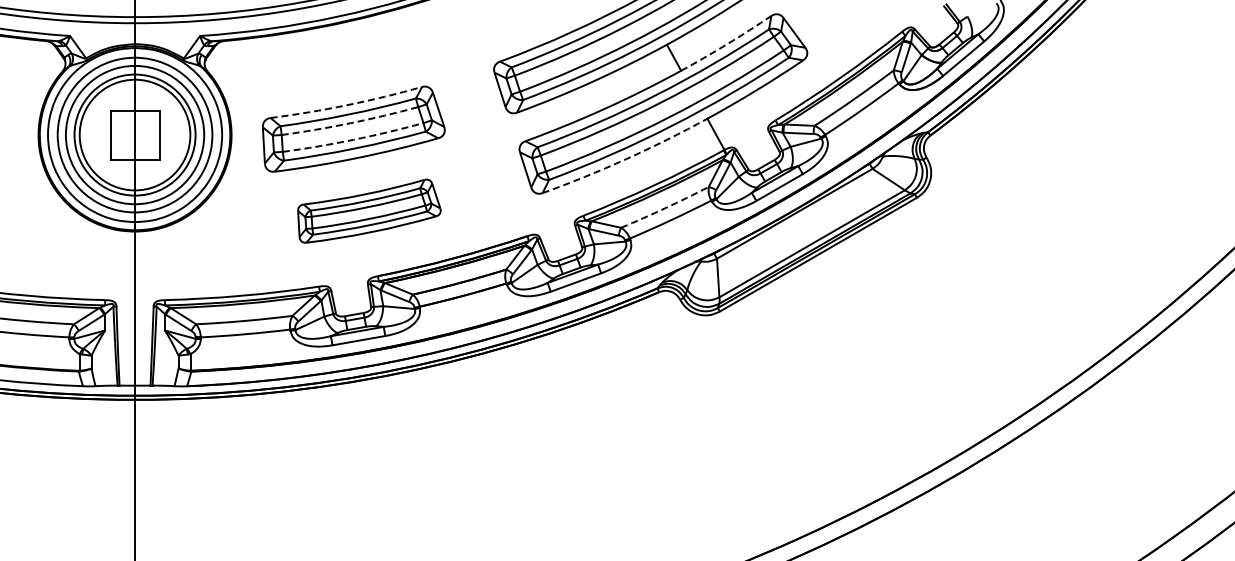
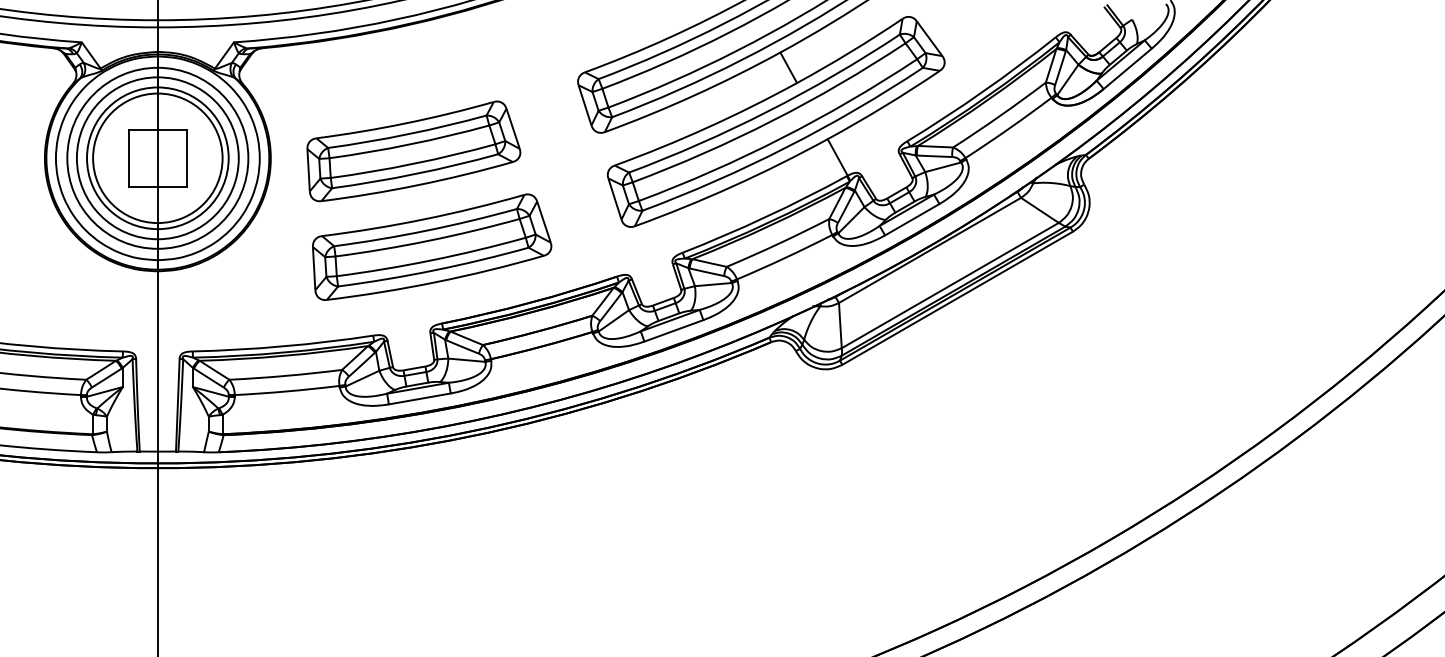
arc: (726, 44) -> (850, 52), dashed -> solid
arc: (346, 105) -> (405, 123), dashed -> solid
arc: (350, 123) -> (410, 144), dashed -> solid
arc: (353, 139) -> (413, 163), dashed -> solid
arc: (626, 159) -> (733, 186), dashed -> solid
arc: (665, 208) -> (778, 244), dashed -> solid
part: (369, 211) -> (432, 247), size x1.43

